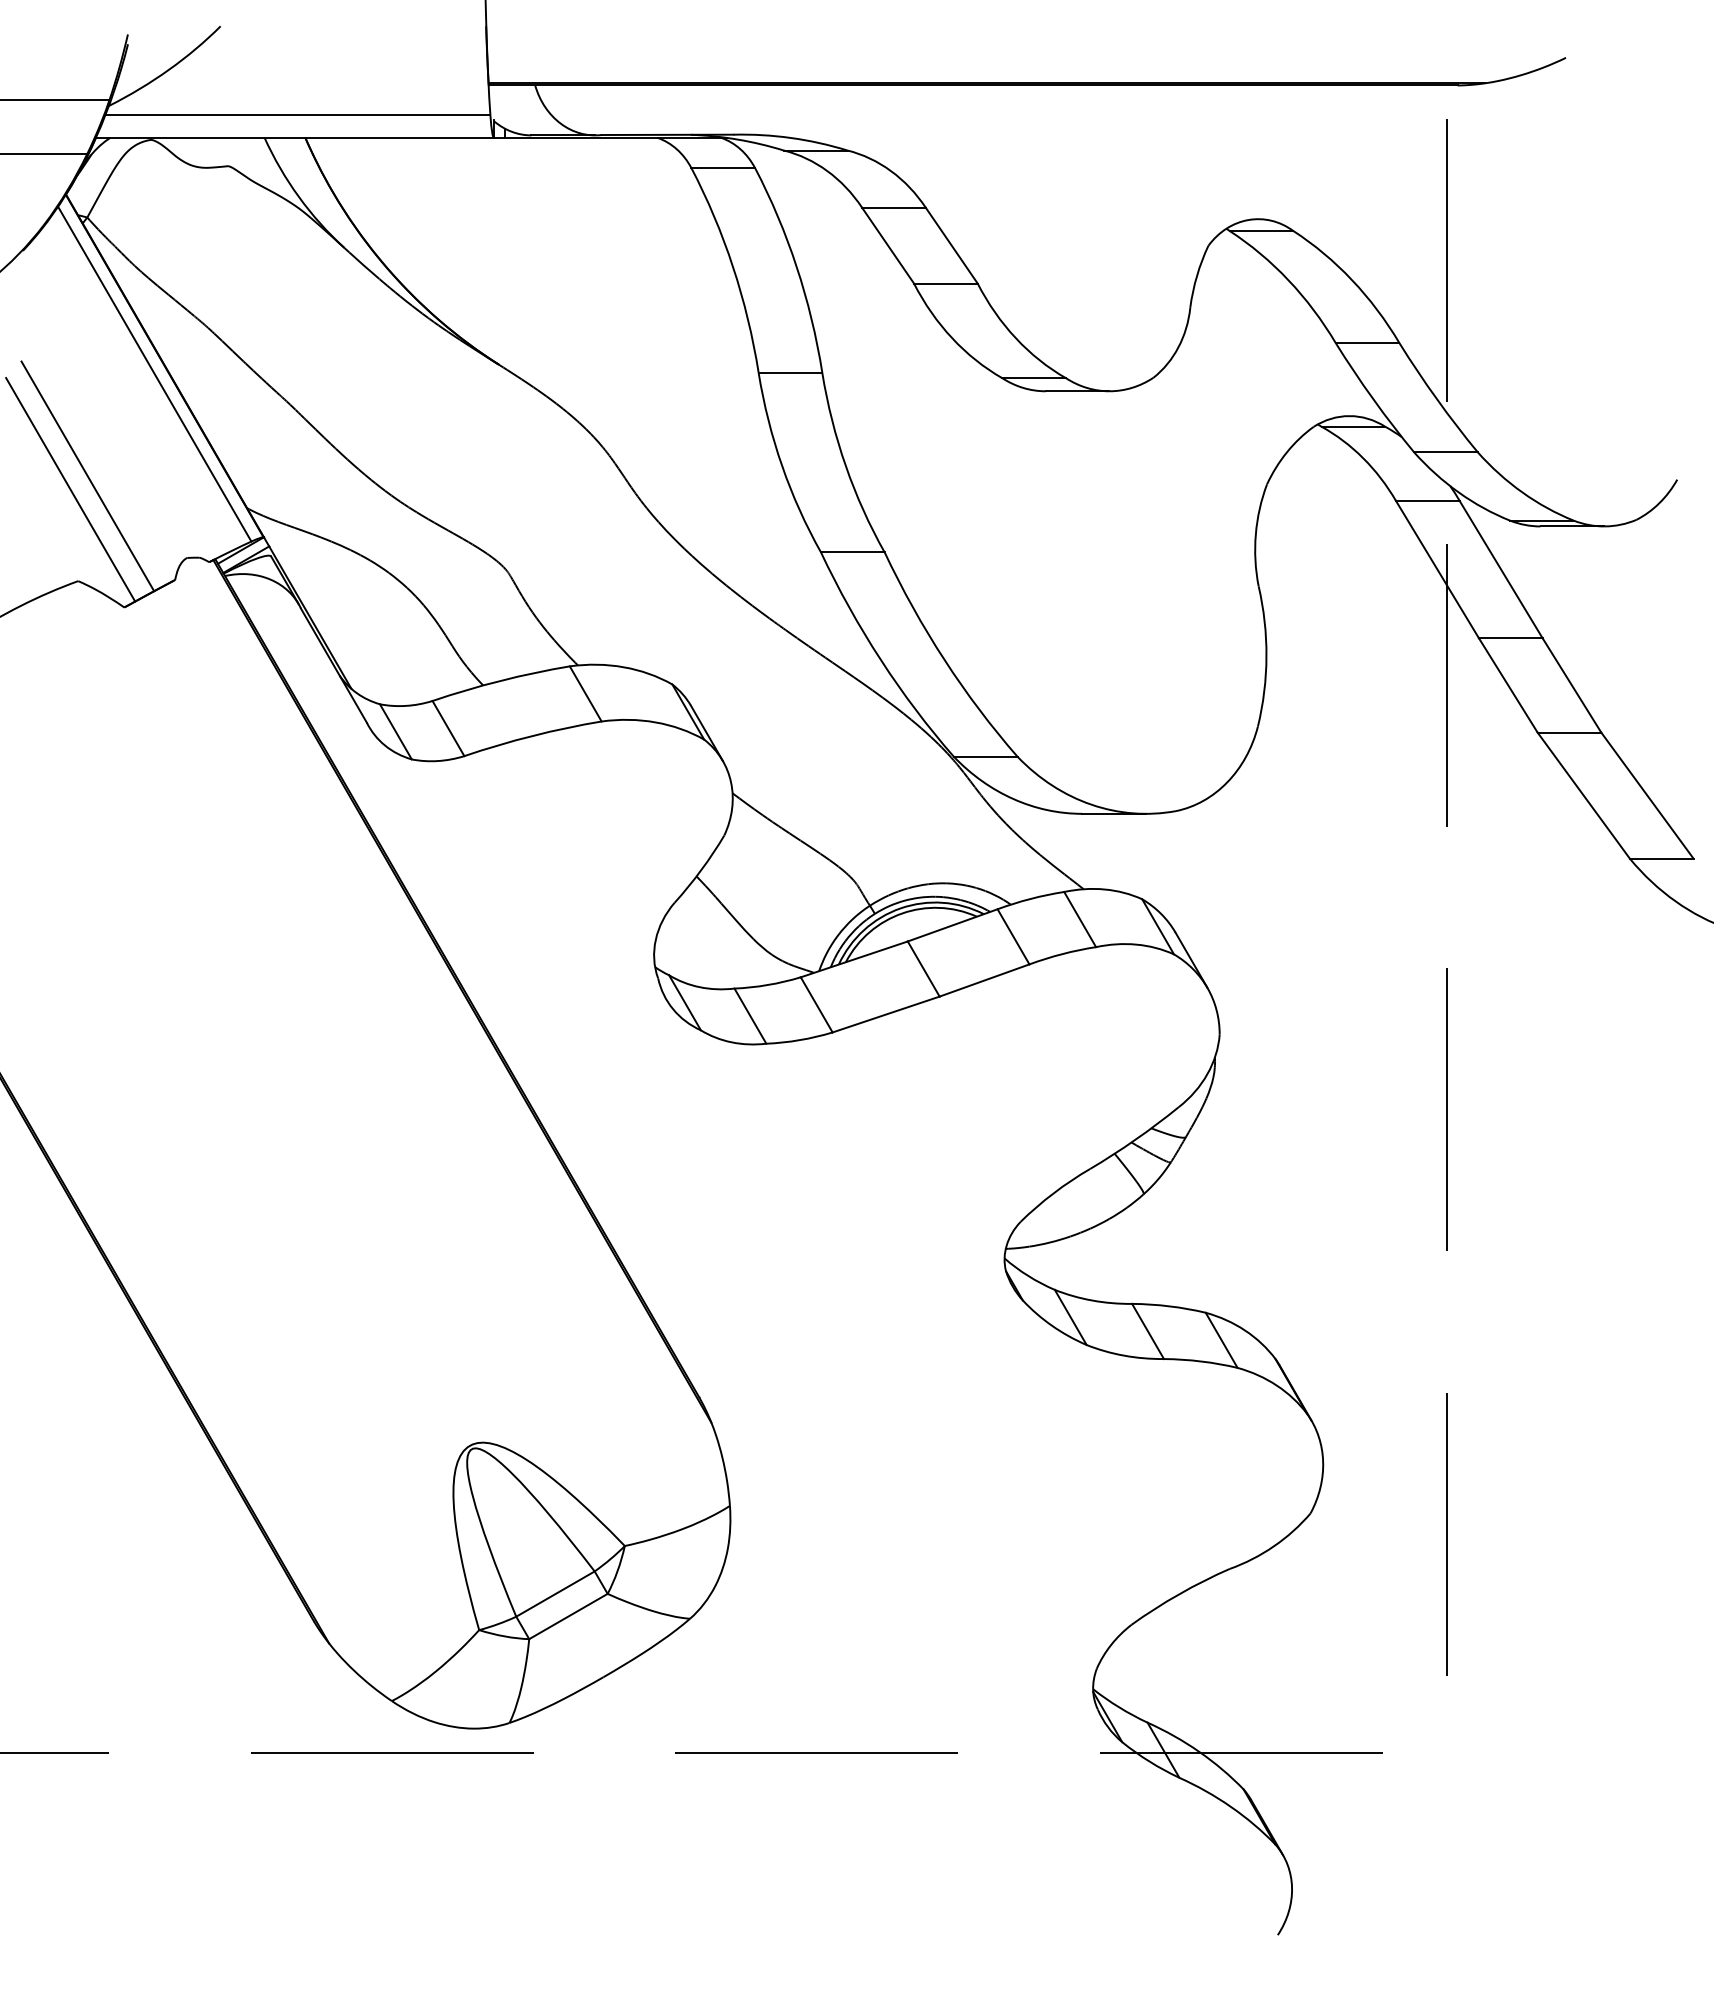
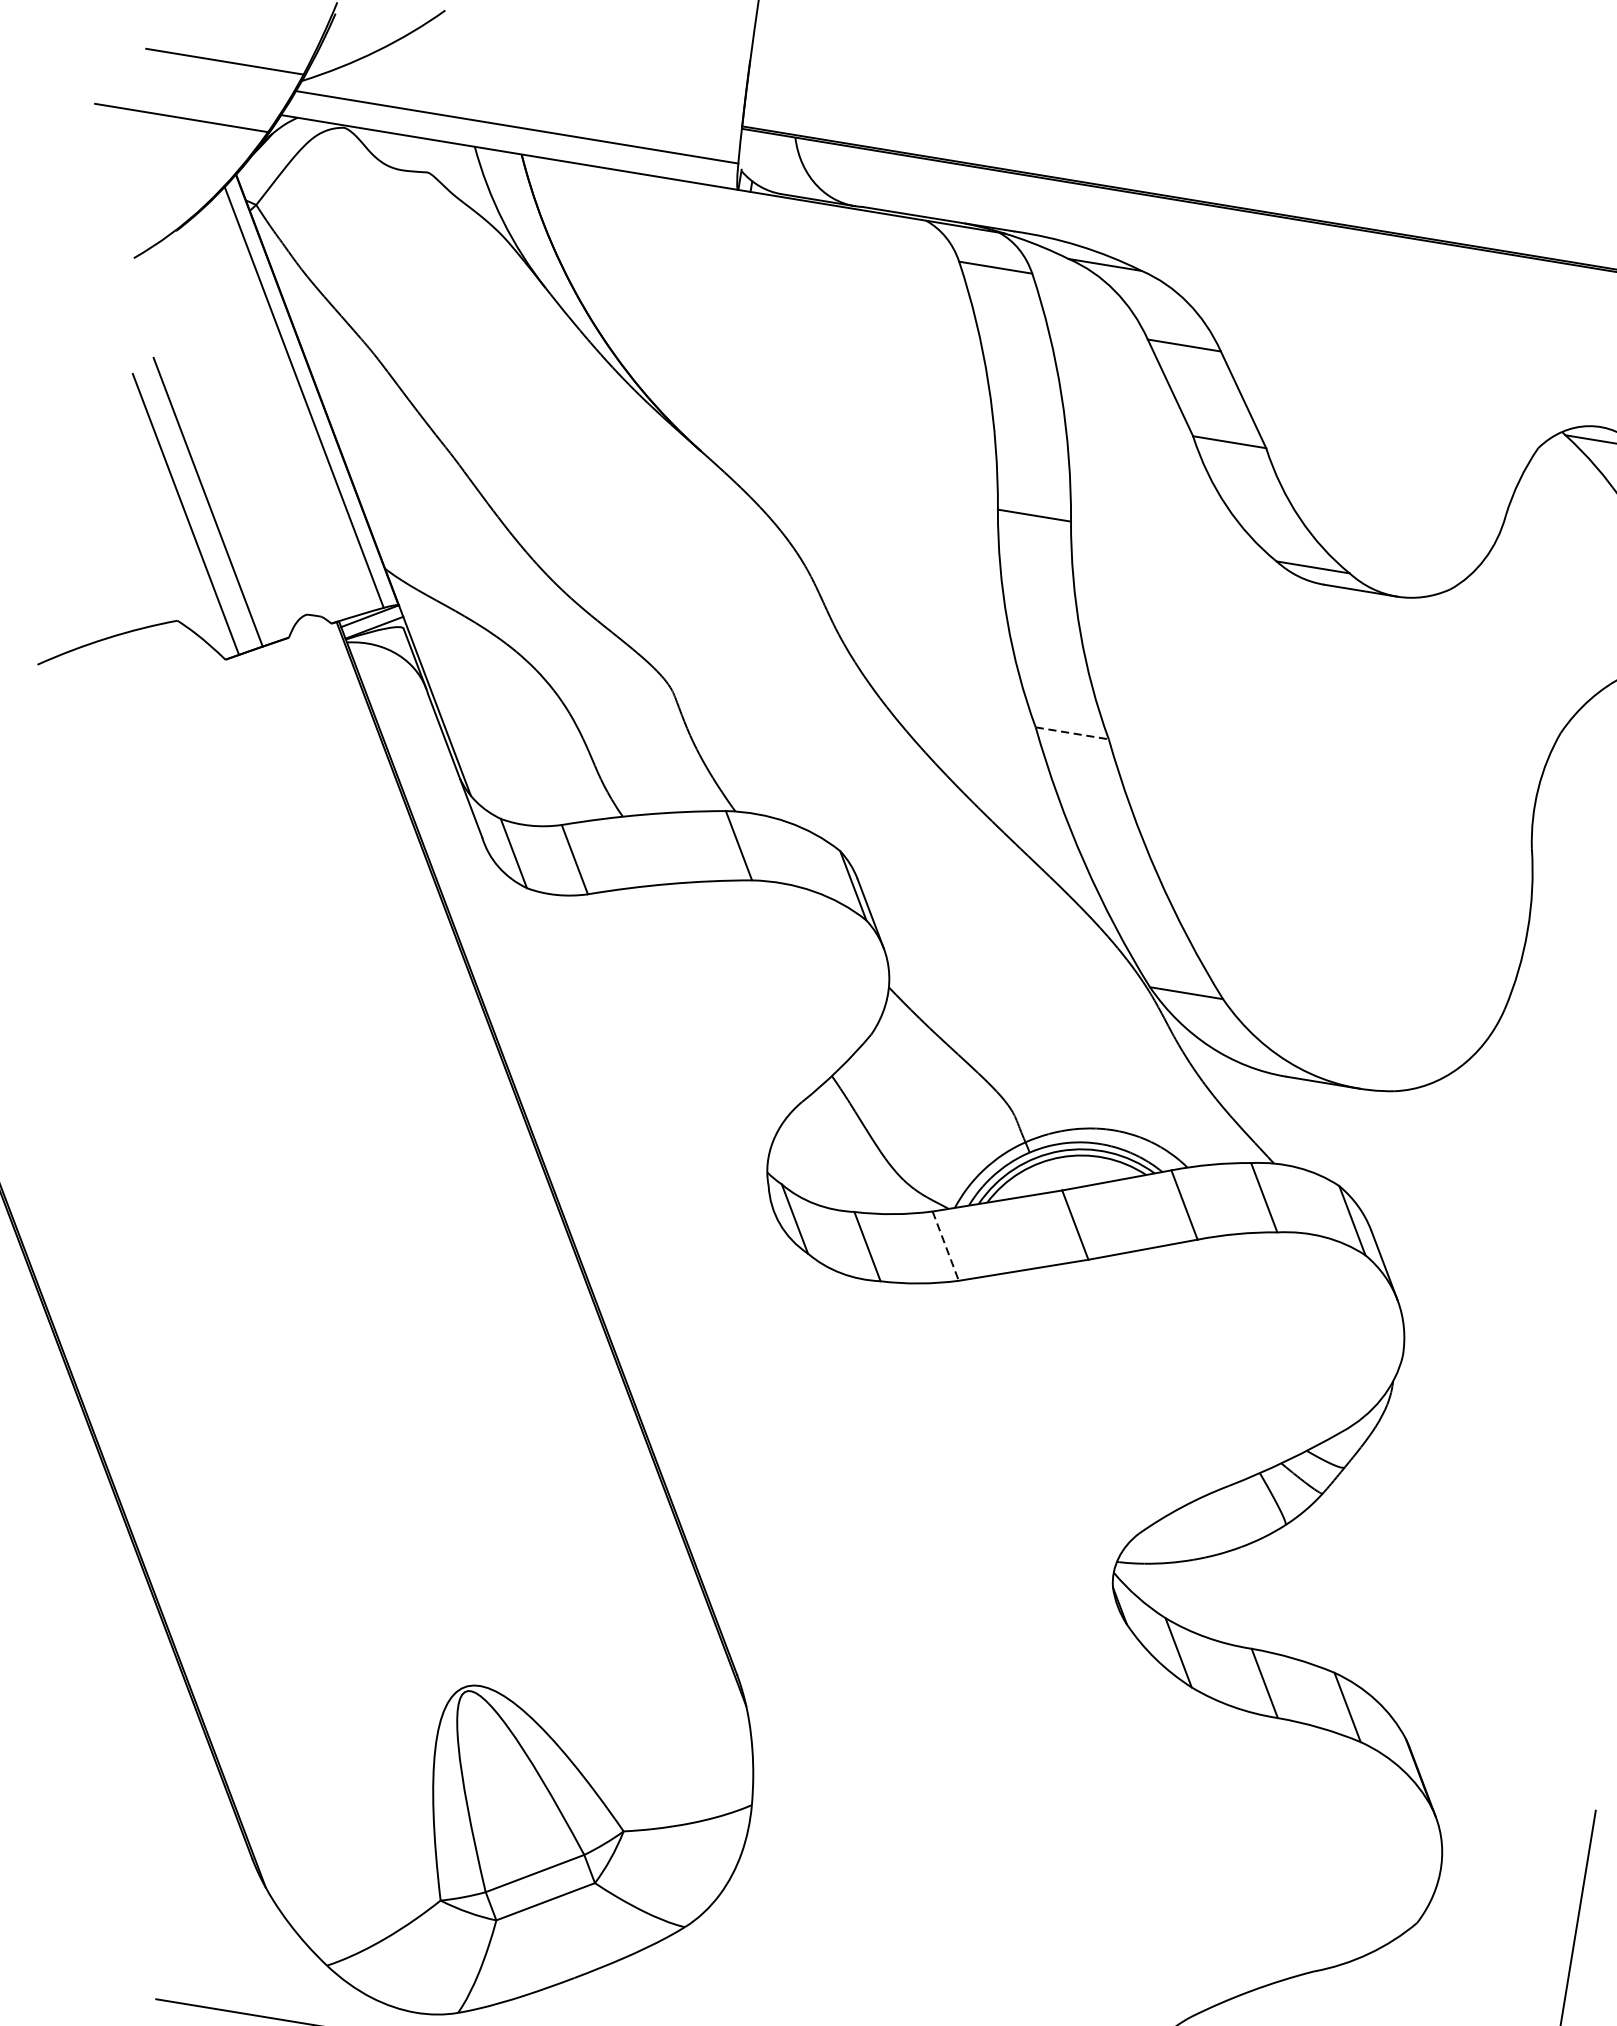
line: (852, 552) -> (1071, 733), solid -> dashed
line: (816, 1004) -> (945, 1245), solid -> dashed

